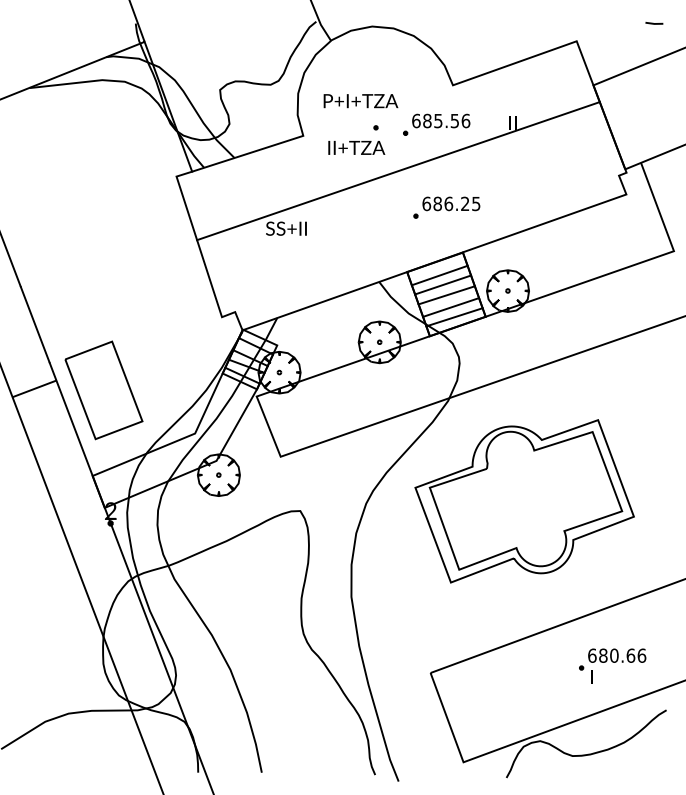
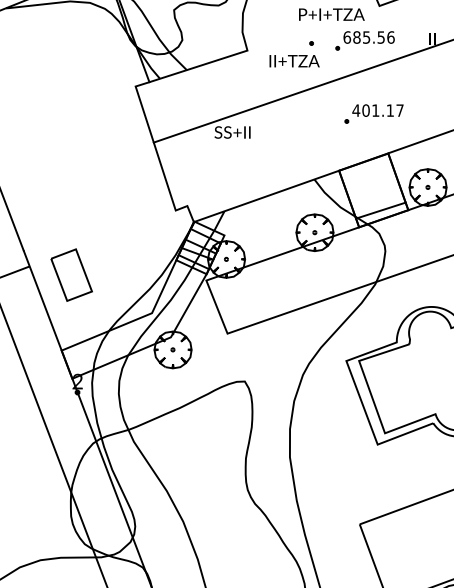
text: (360, 101) -> (331, 14), moved
text: (451, 203) -> (378, 110), 686.25 -> 401.17
line: (439, 275) -> (367, 173), removed
line: (443, 284) -> (371, 181), removed
line: (446, 295) -> (373, 191), removed
line: (451, 307) -> (378, 201), removed
part: (103, 390) -> (71, 275), size x0.6

